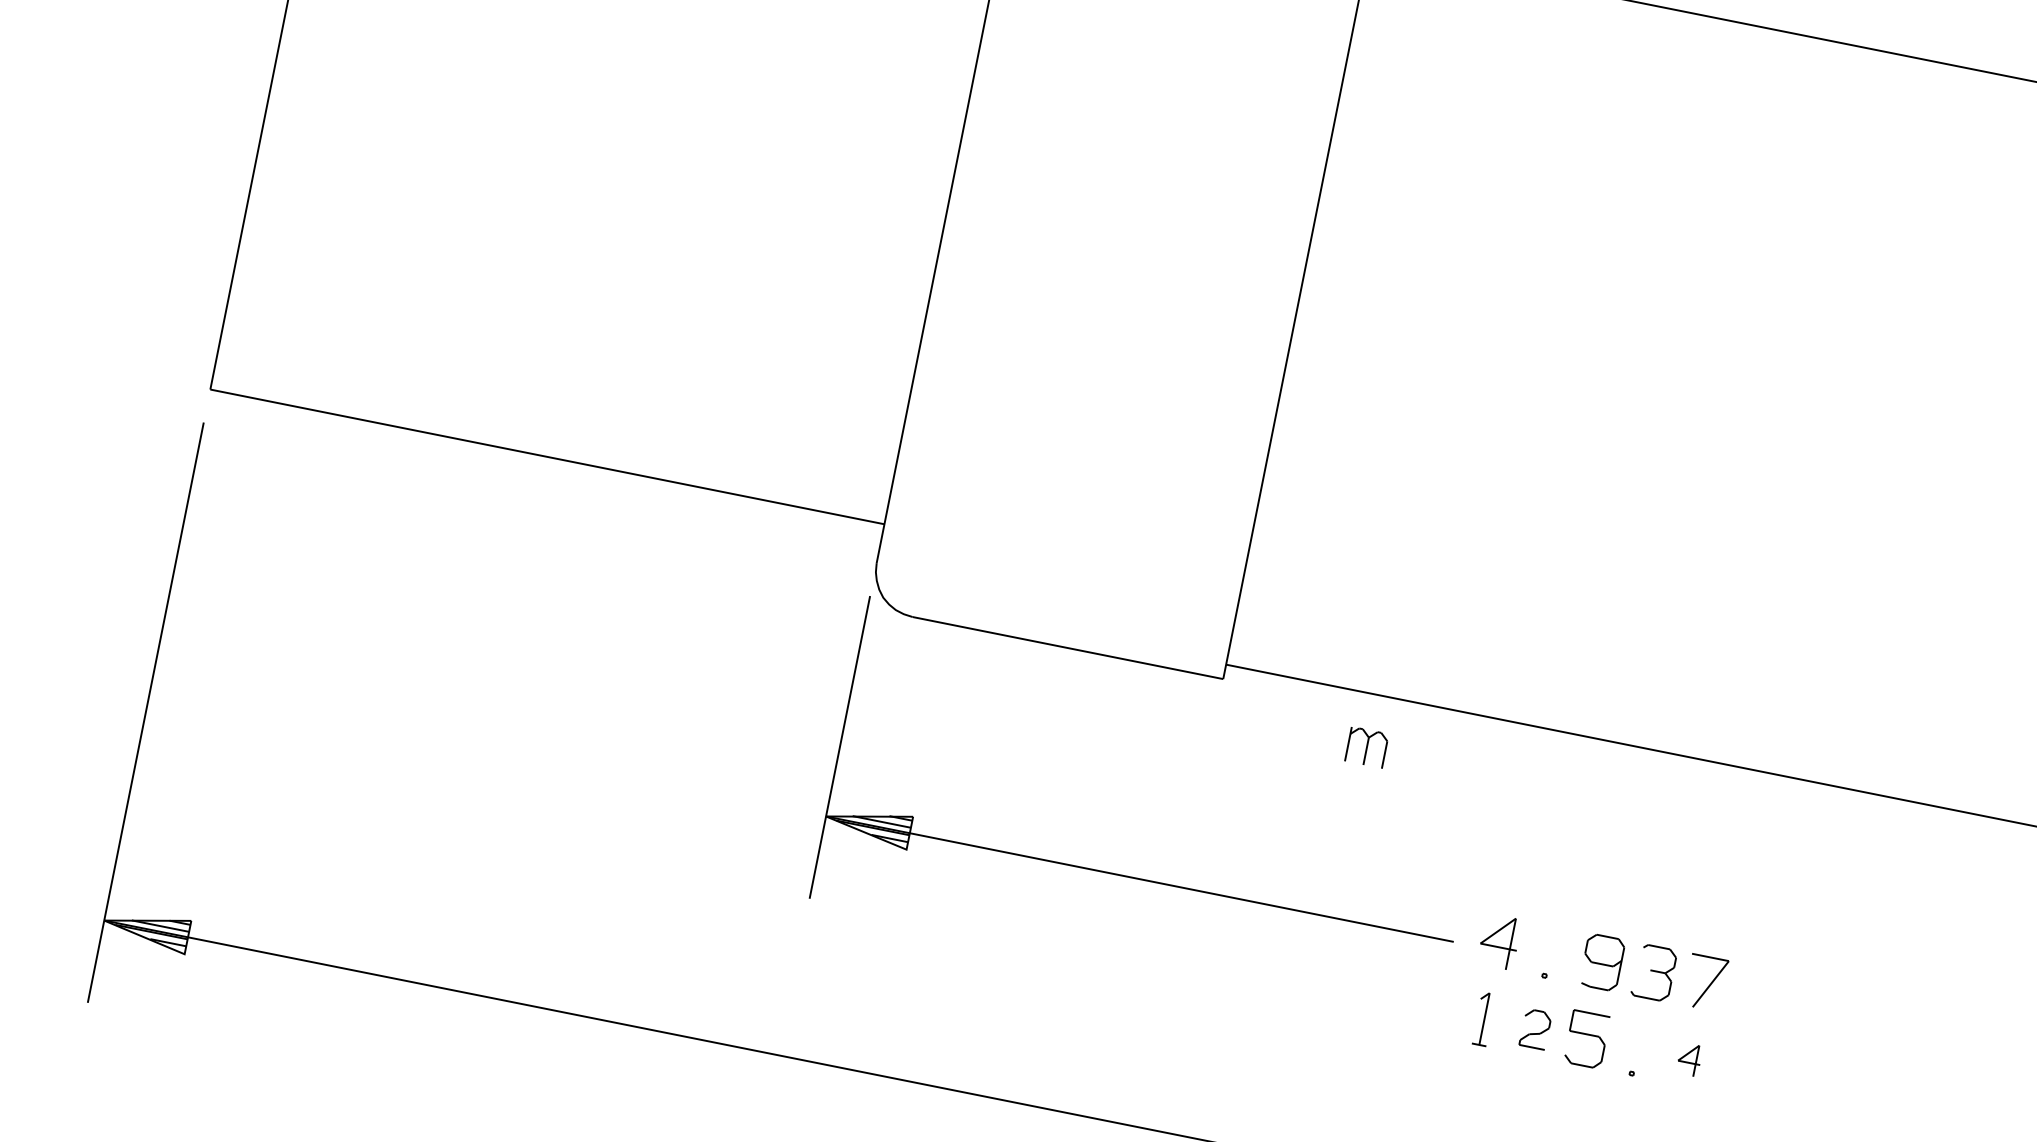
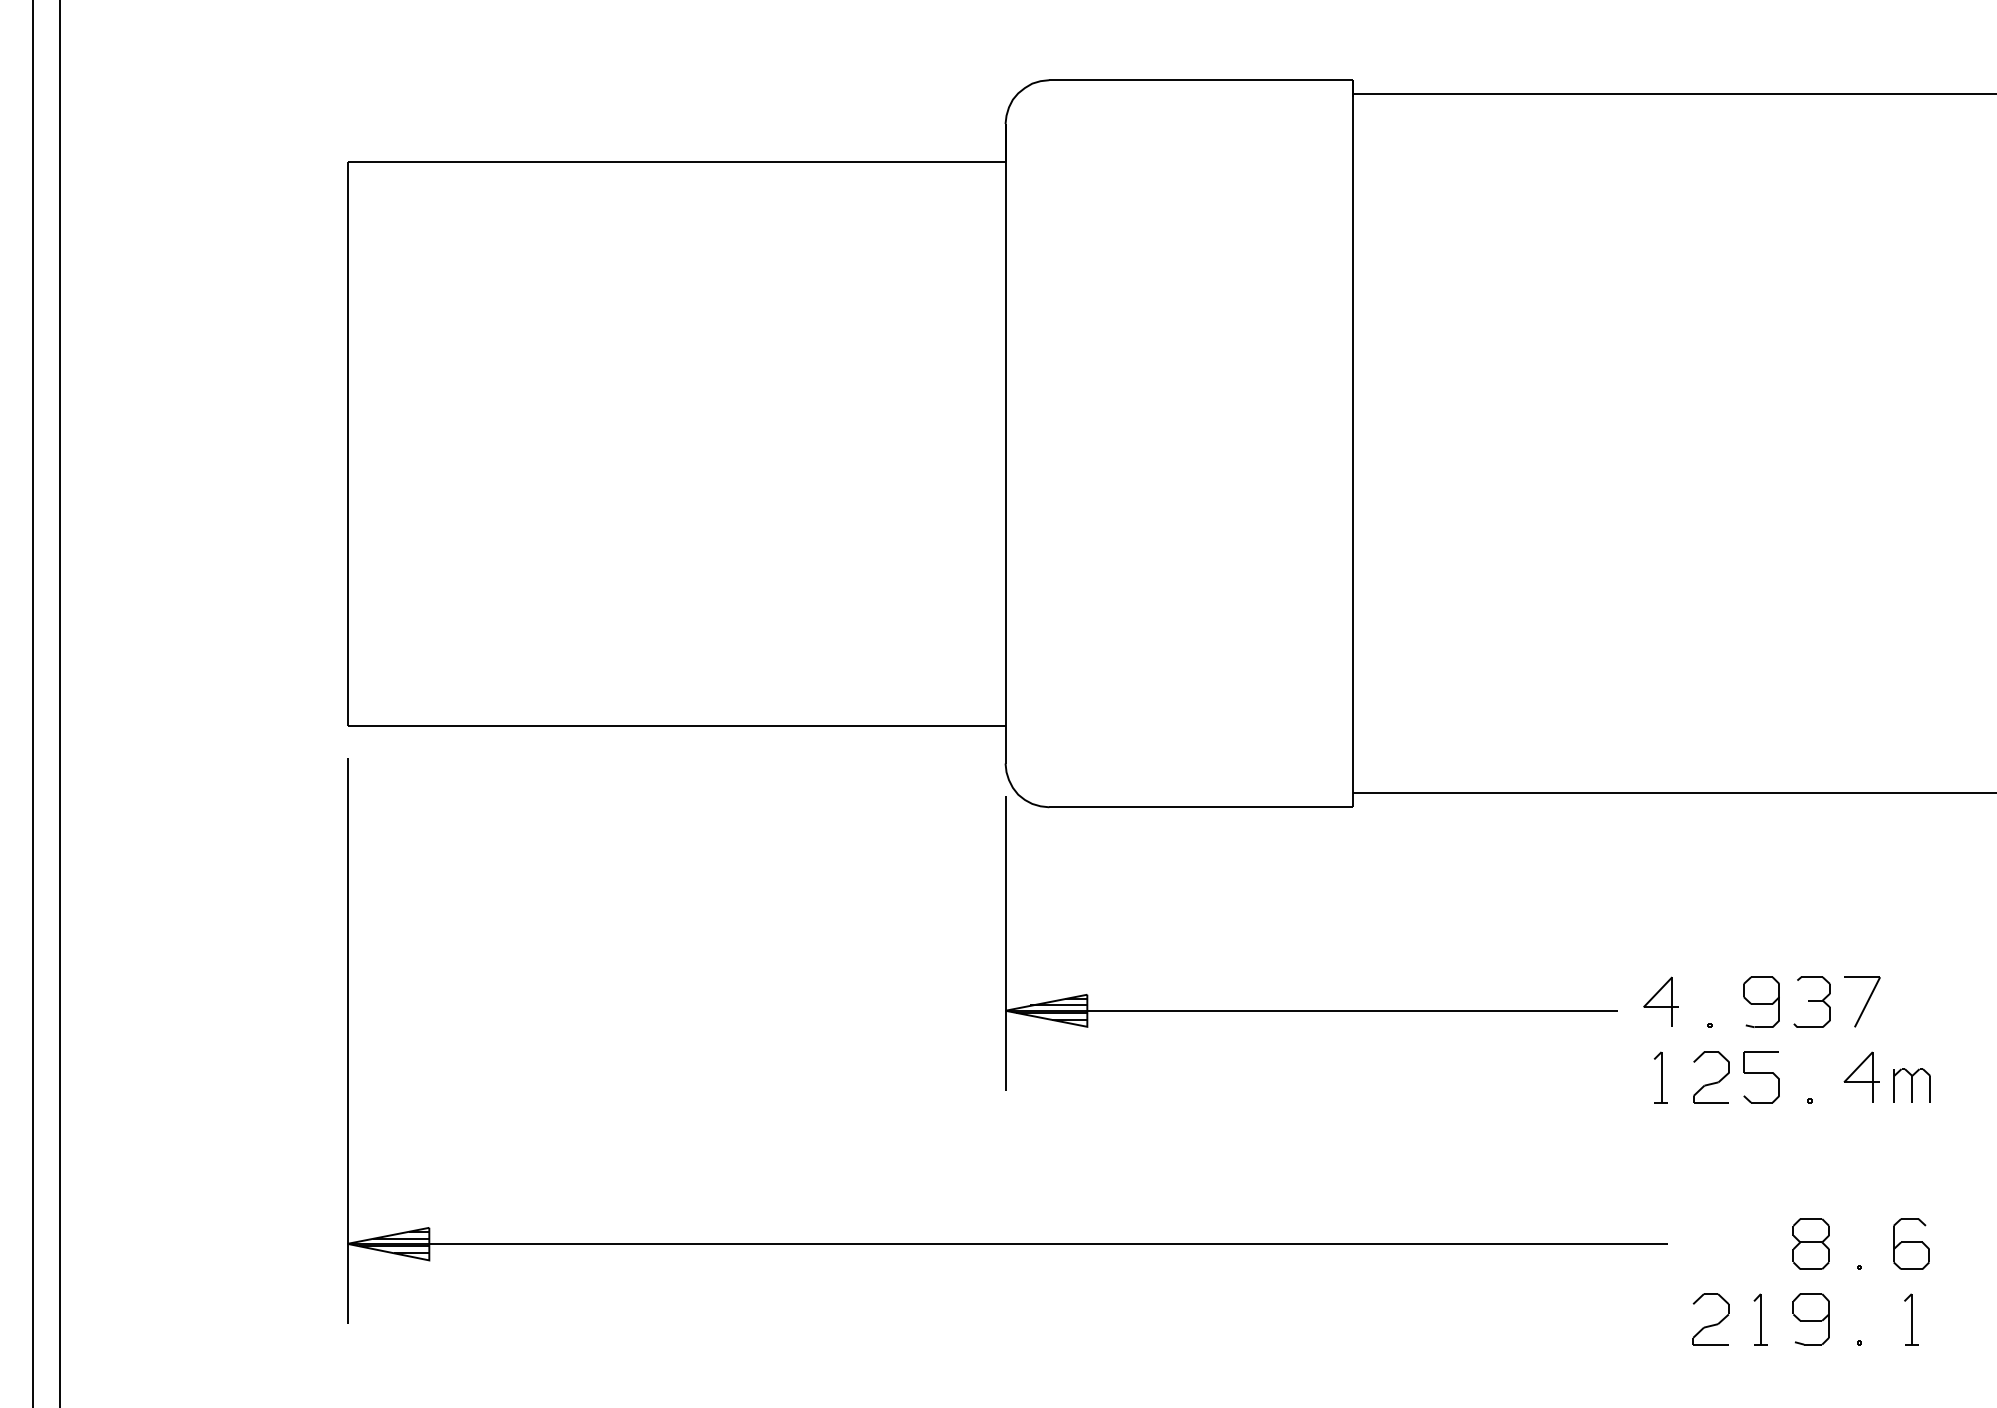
part: (1366, 747) -> (1911, 1085), moved
part: (1535, 1029) -> (1711, 1077), size x1.43
part: (1689, 1059) -> (1861, 1076), size x1.67

